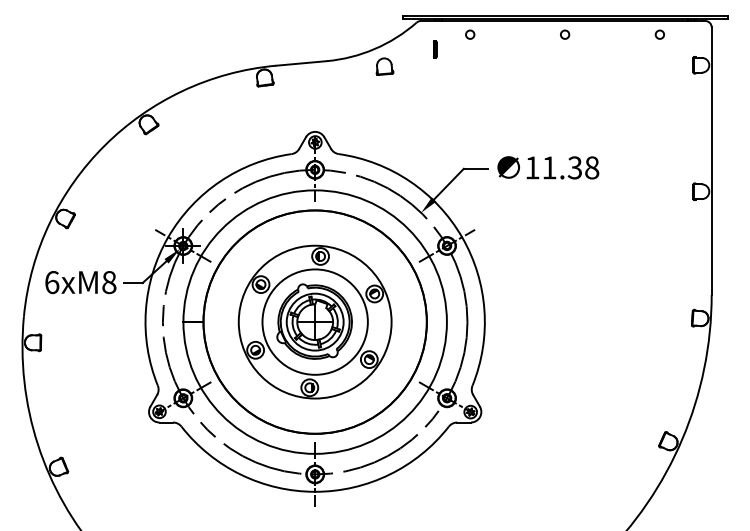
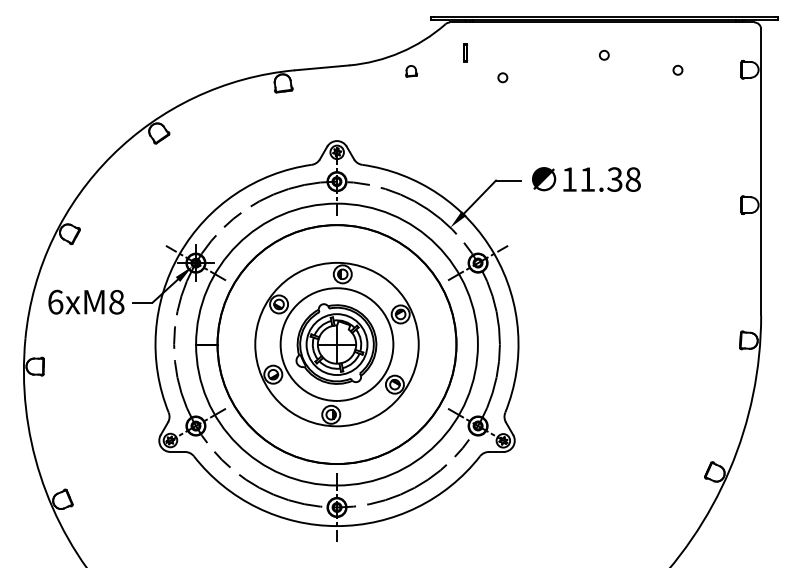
circle: (470, 34) -> (503, 77), moved
circle: (565, 34) -> (604, 55), moved
circle: (659, 34) -> (677, 70), moved
part: (384, 66) -> (411, 71), size x0.6

